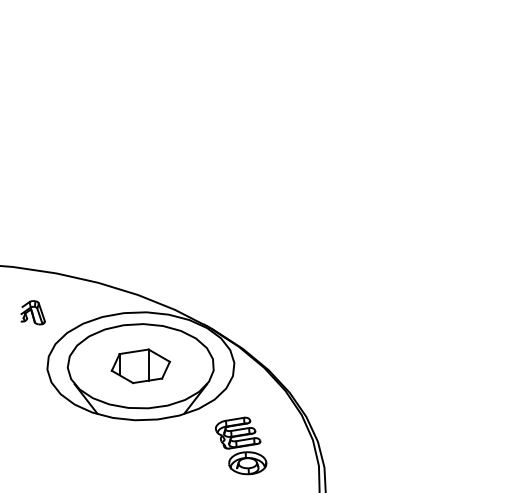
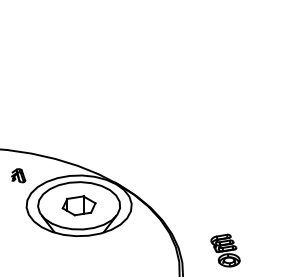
part: (241, 445) -> (225, 250), moved

